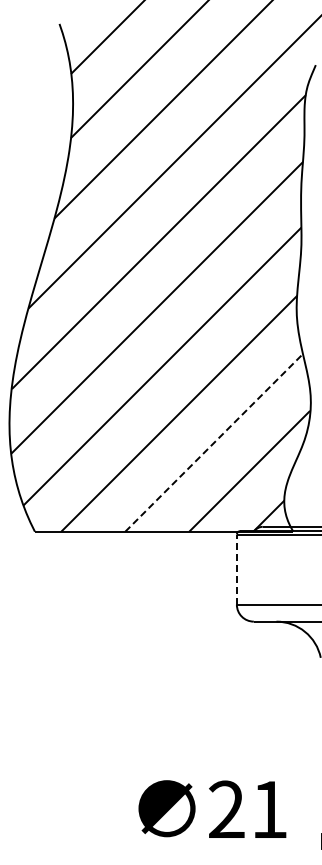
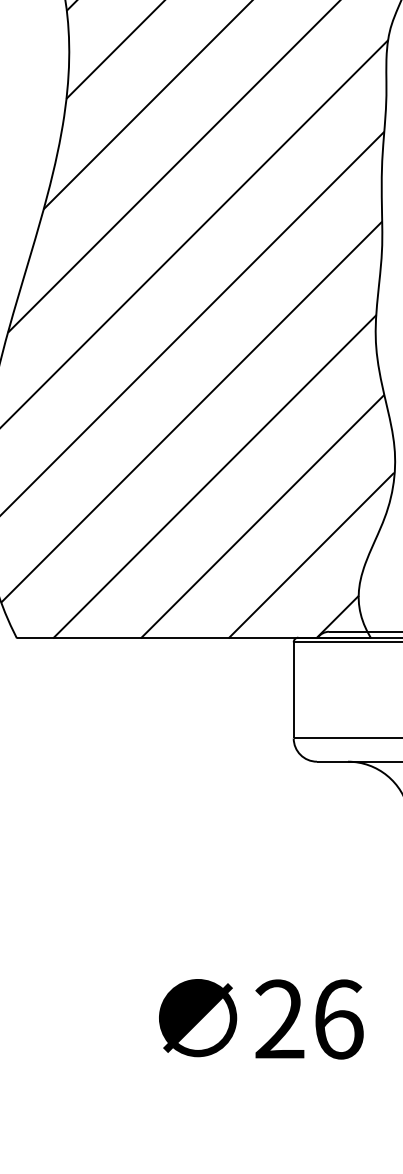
line: (214, 442) -> (263, 516), dashed -> solid
line: (236, 569) -> (293, 690), dashed -> solid
text: (269, 809) -> (338, 1019), 21 -> 26

